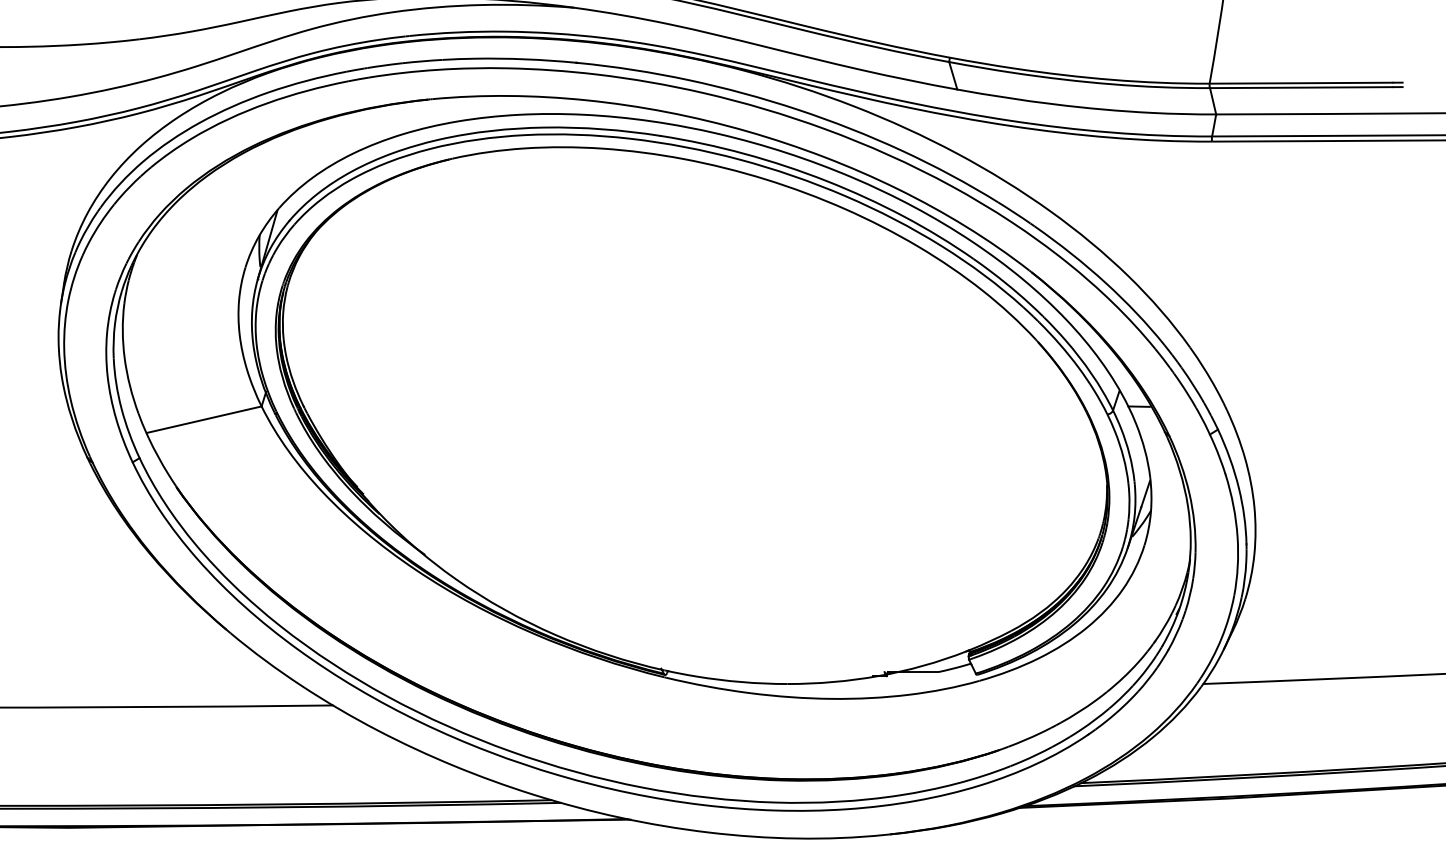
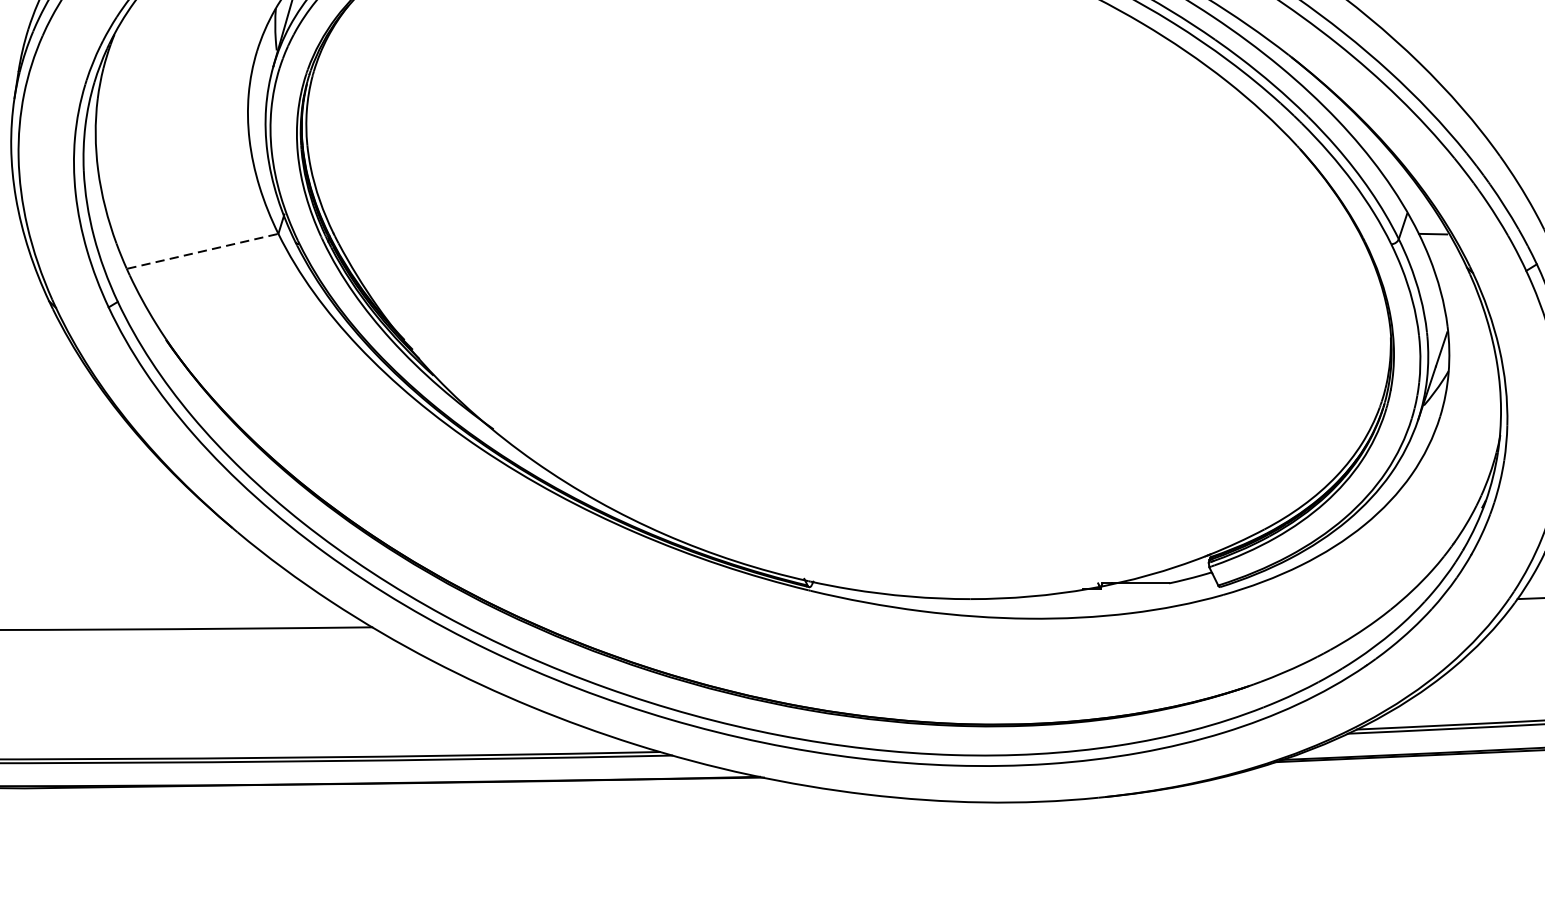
line: (204, 419) -> (203, 251), solid -> dashed

